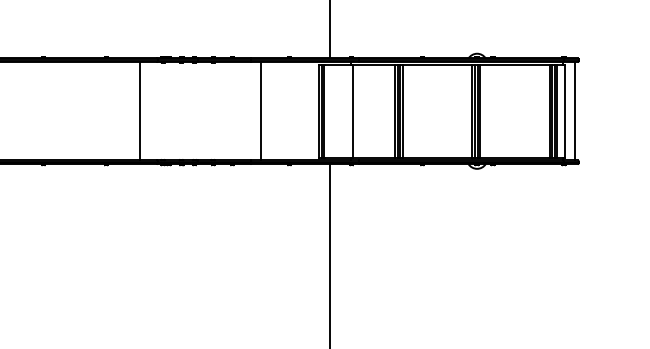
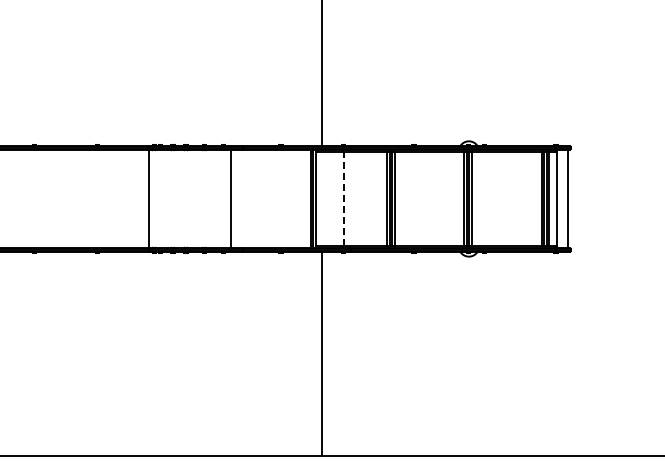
line: (140, 110) -> (149, 198), moved
line: (261, 110) -> (231, 198), moved
line: (352, 111) -> (344, 199), solid -> dashed

